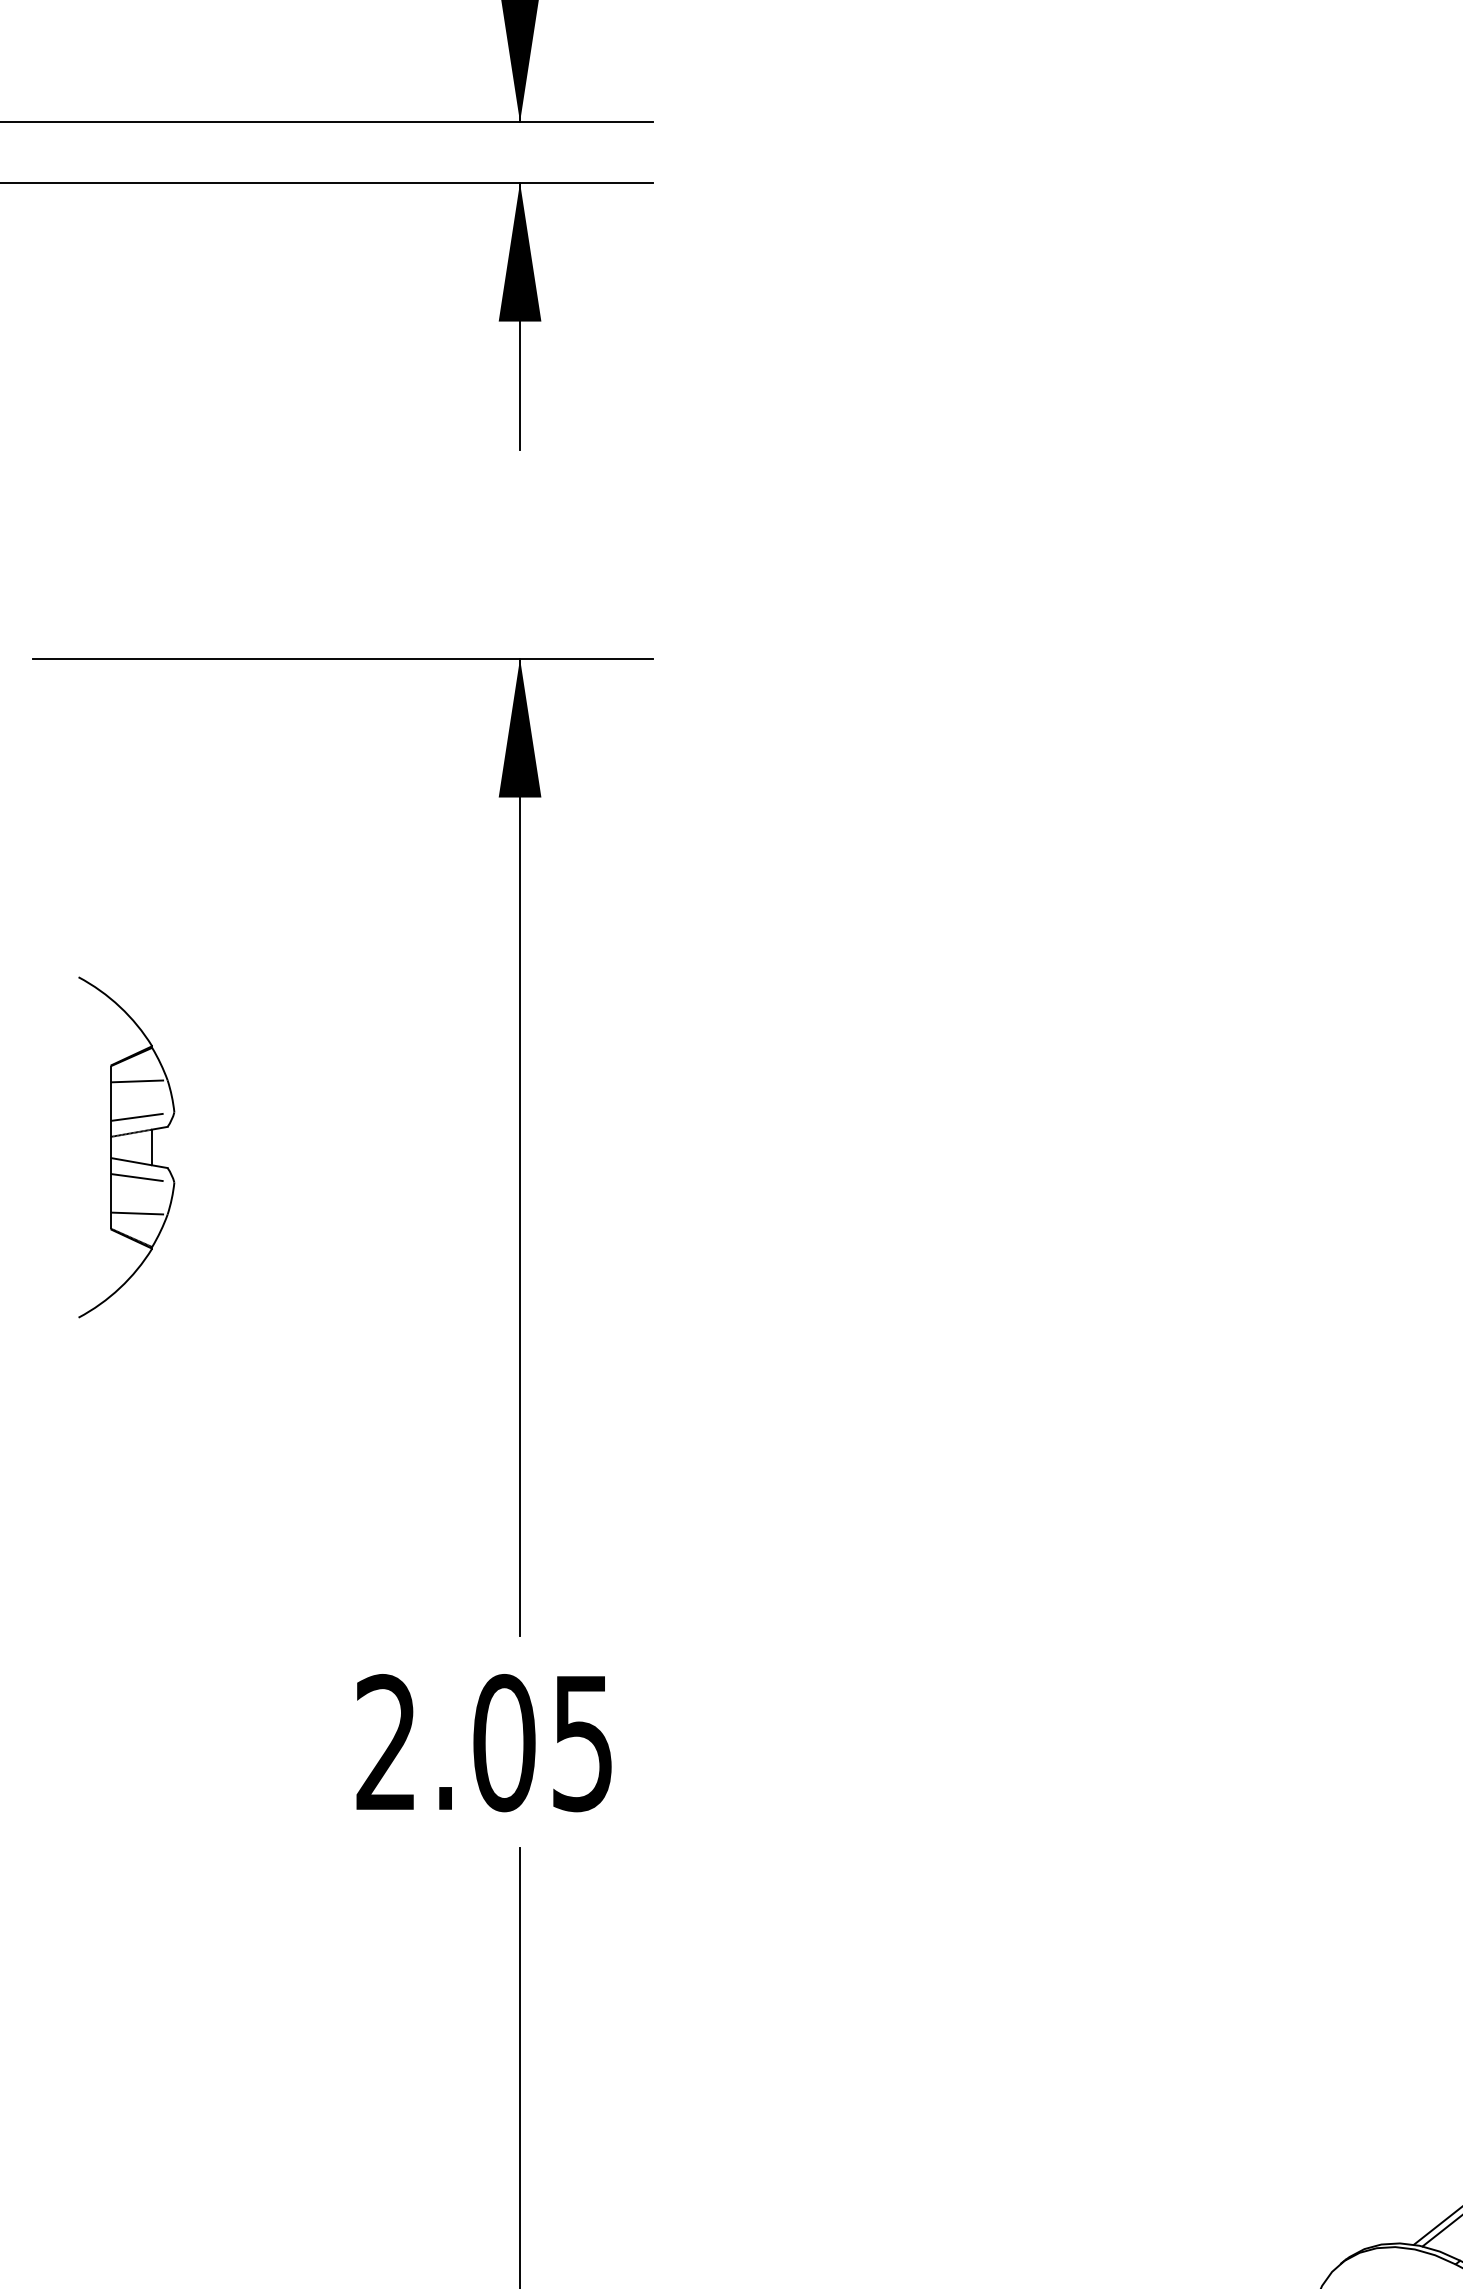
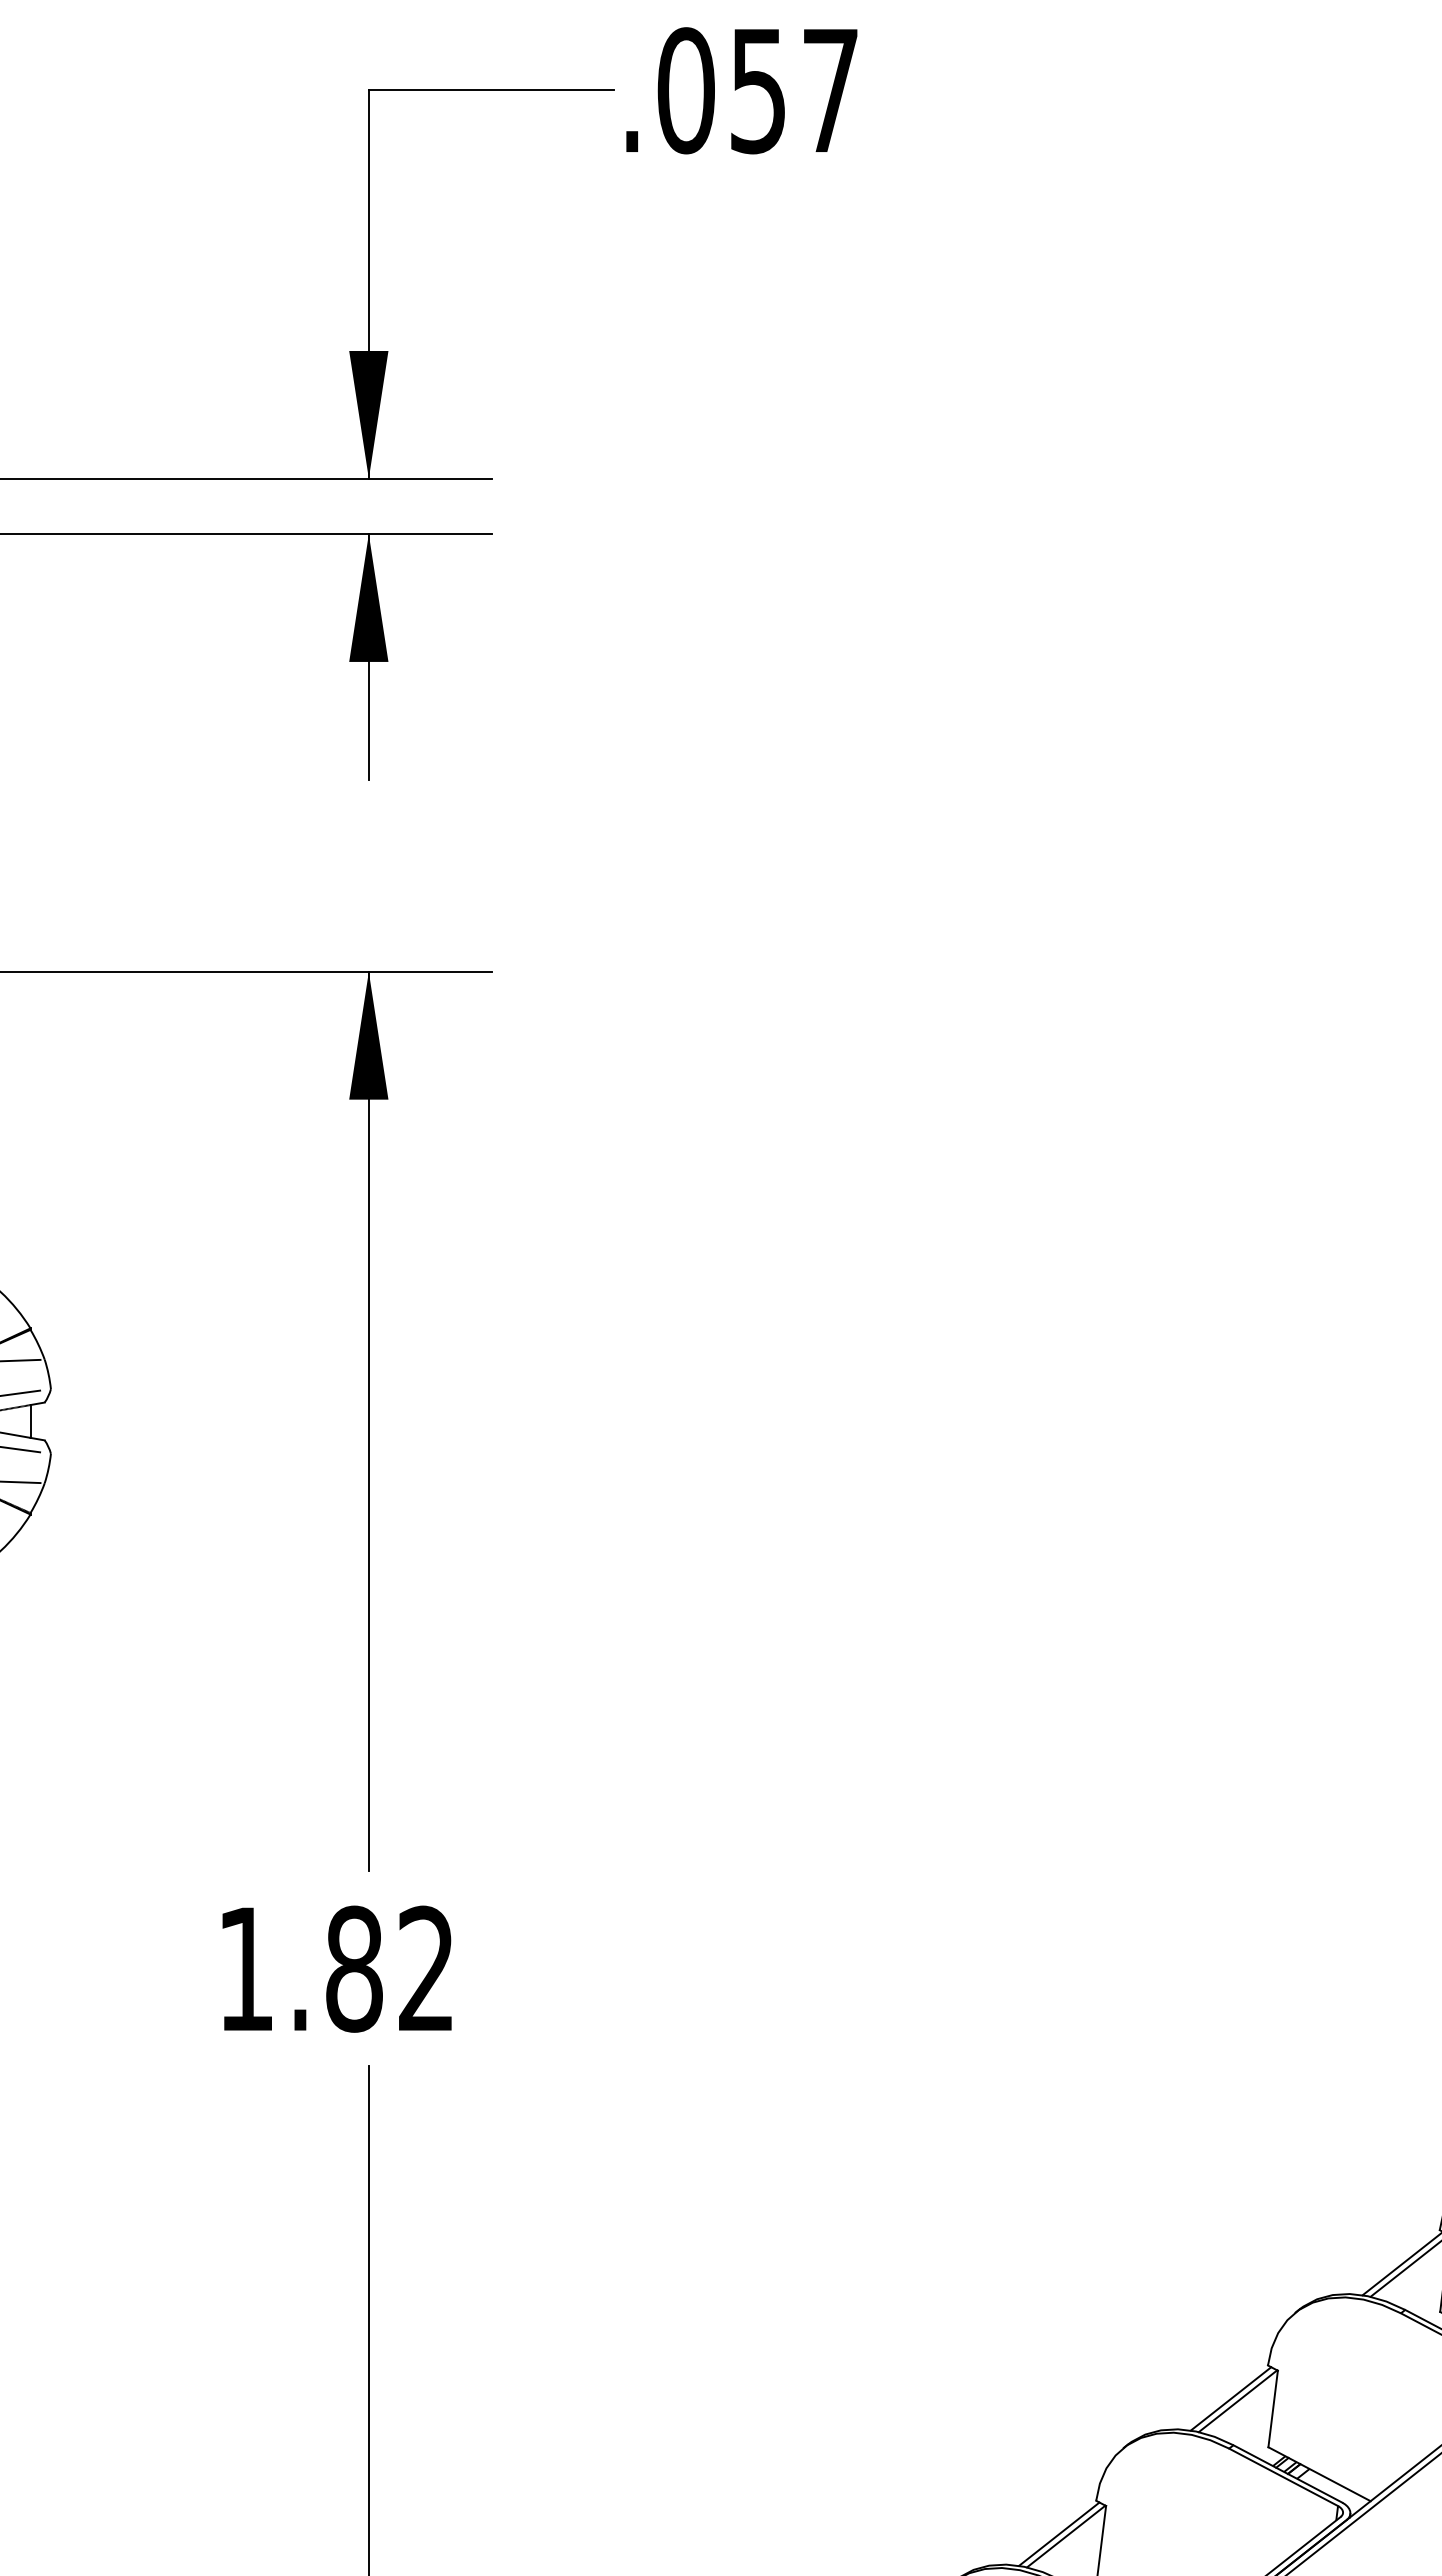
text: (483, 1742) -> (335, 1968), 2.05 -> 1.82

